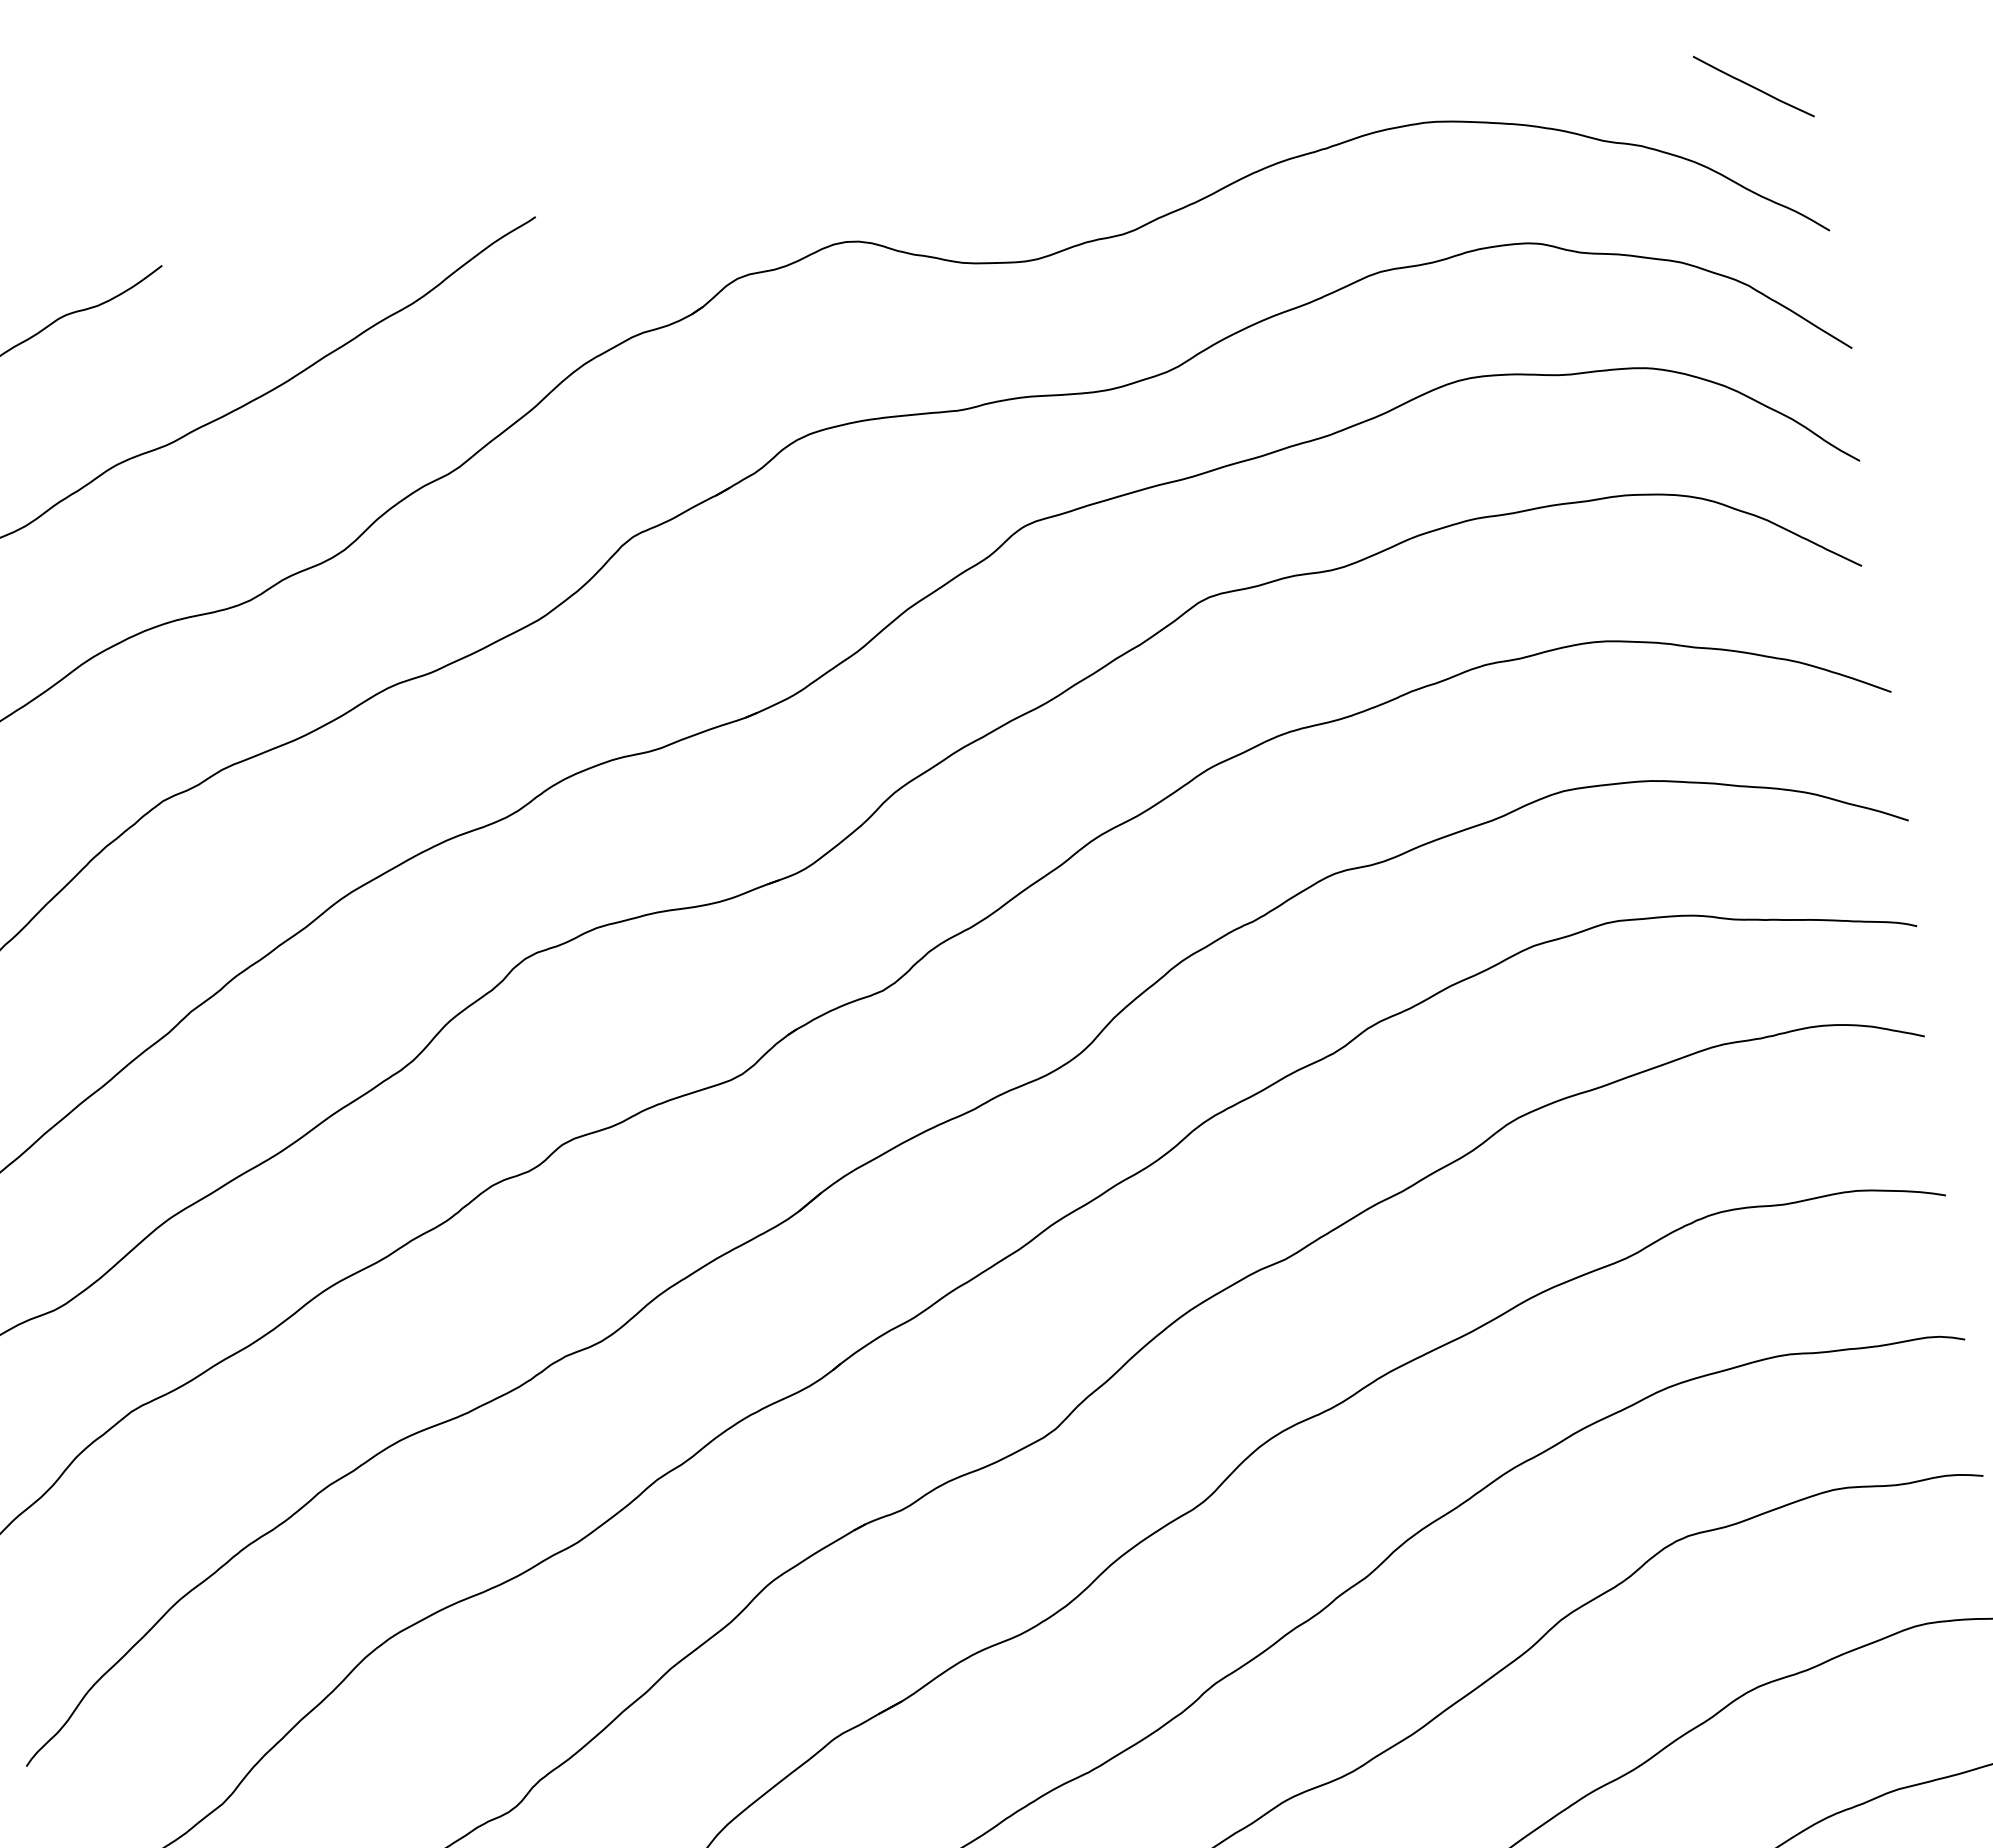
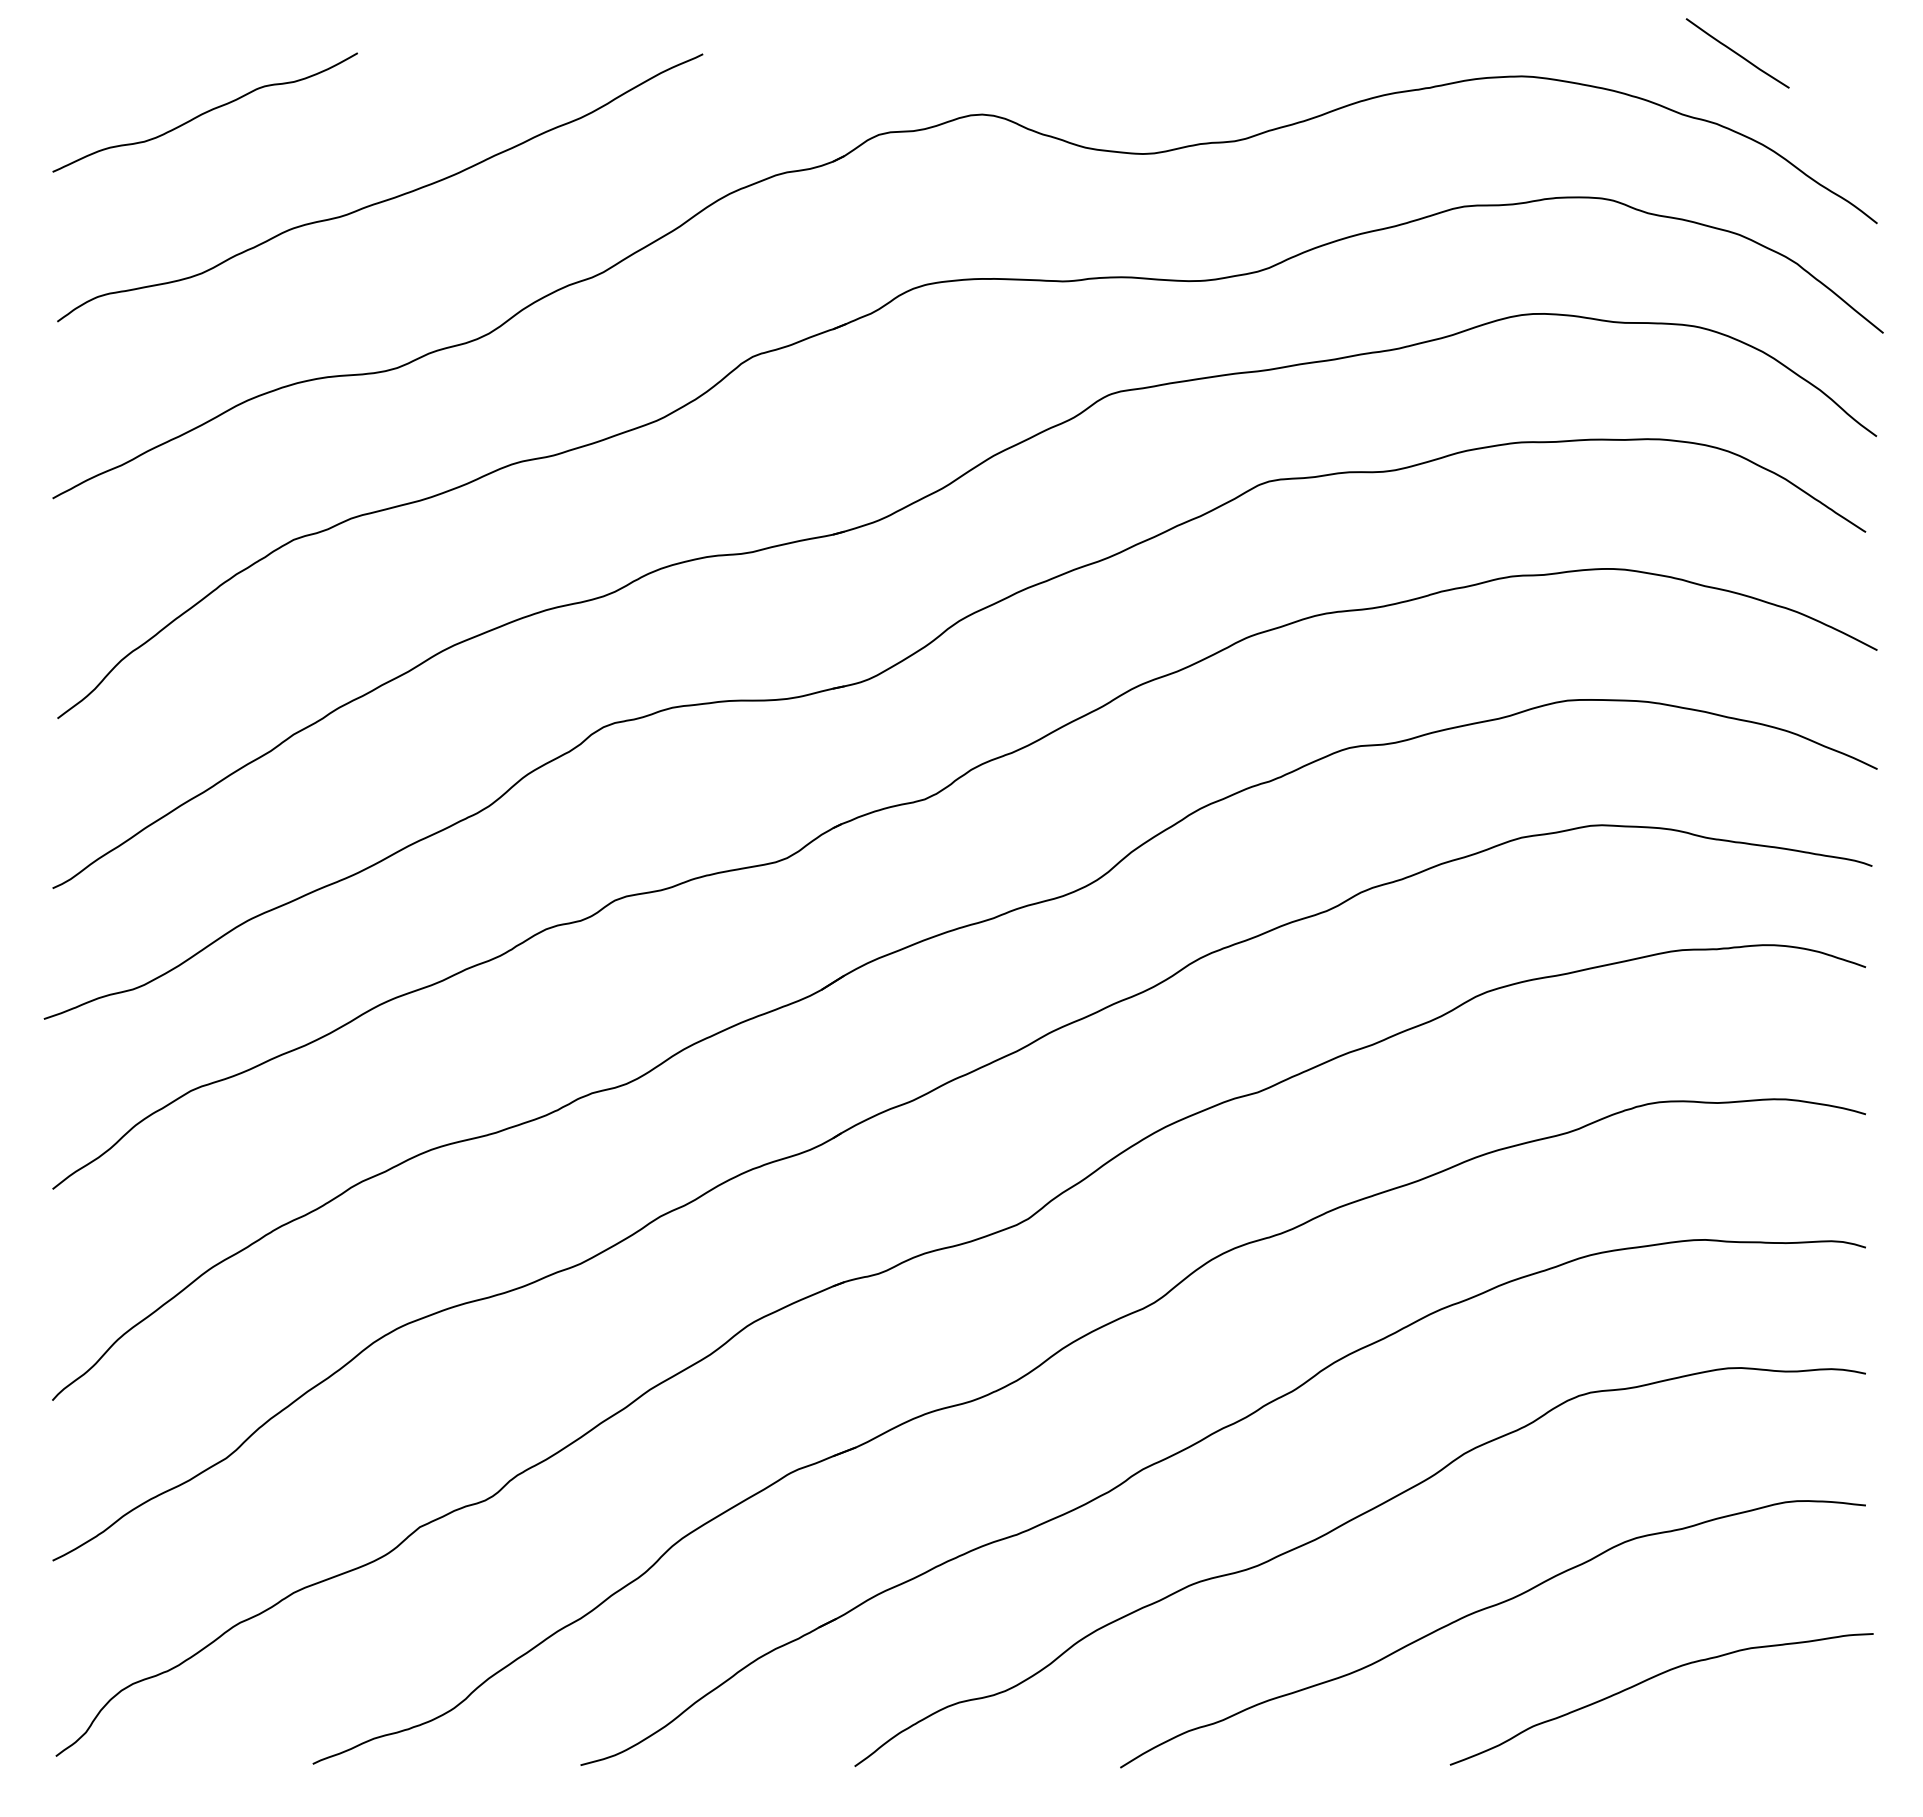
line: (1753, 86) -> (1737, 53), moved

